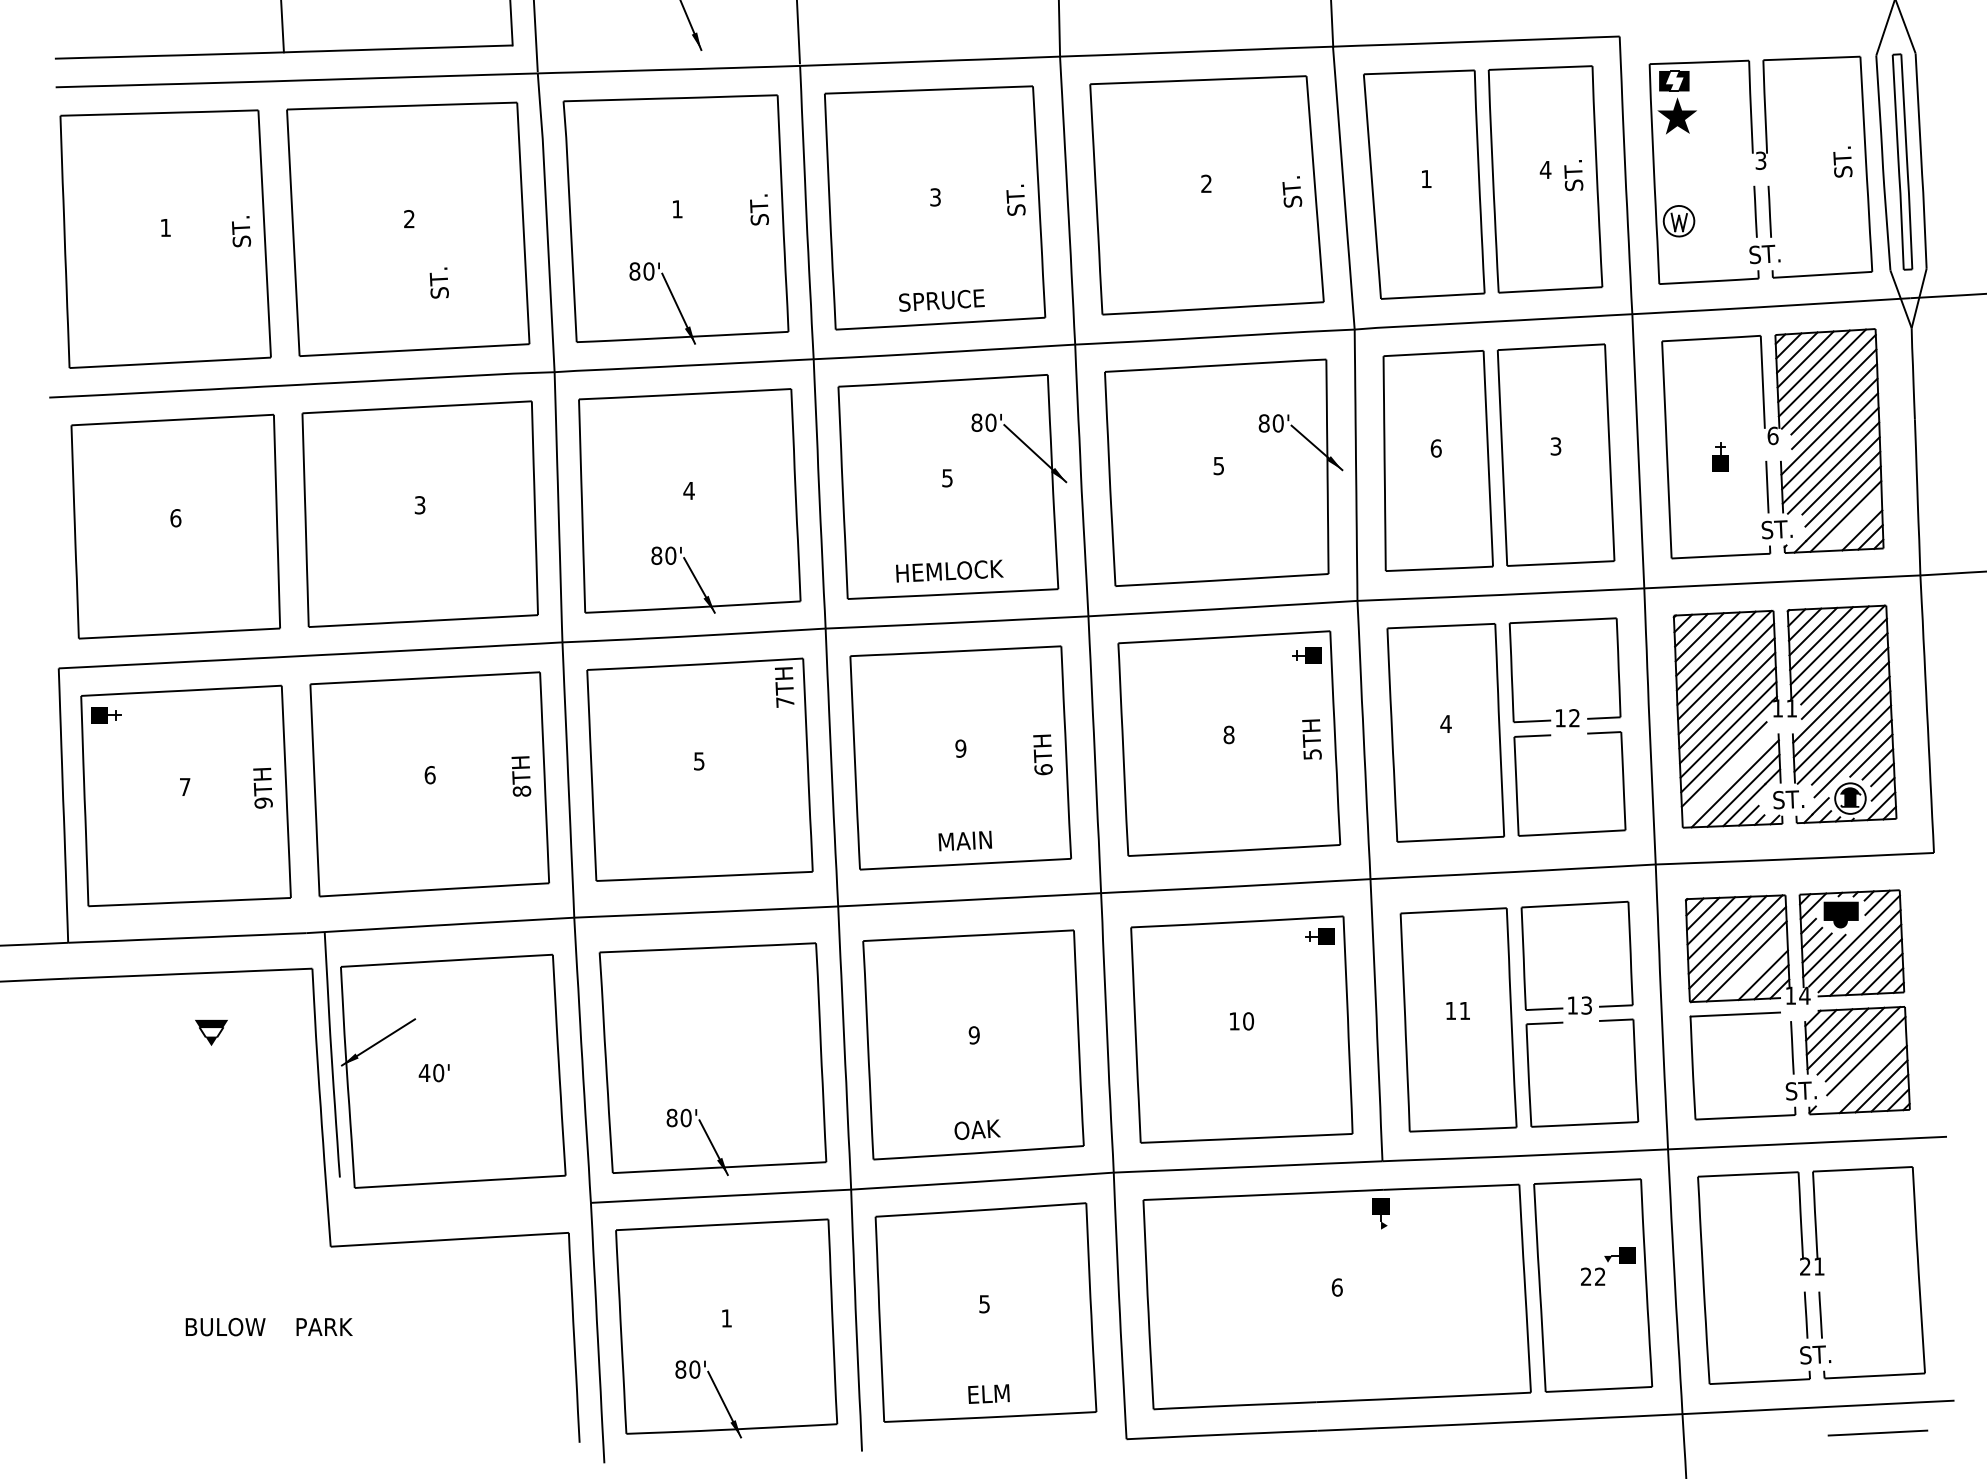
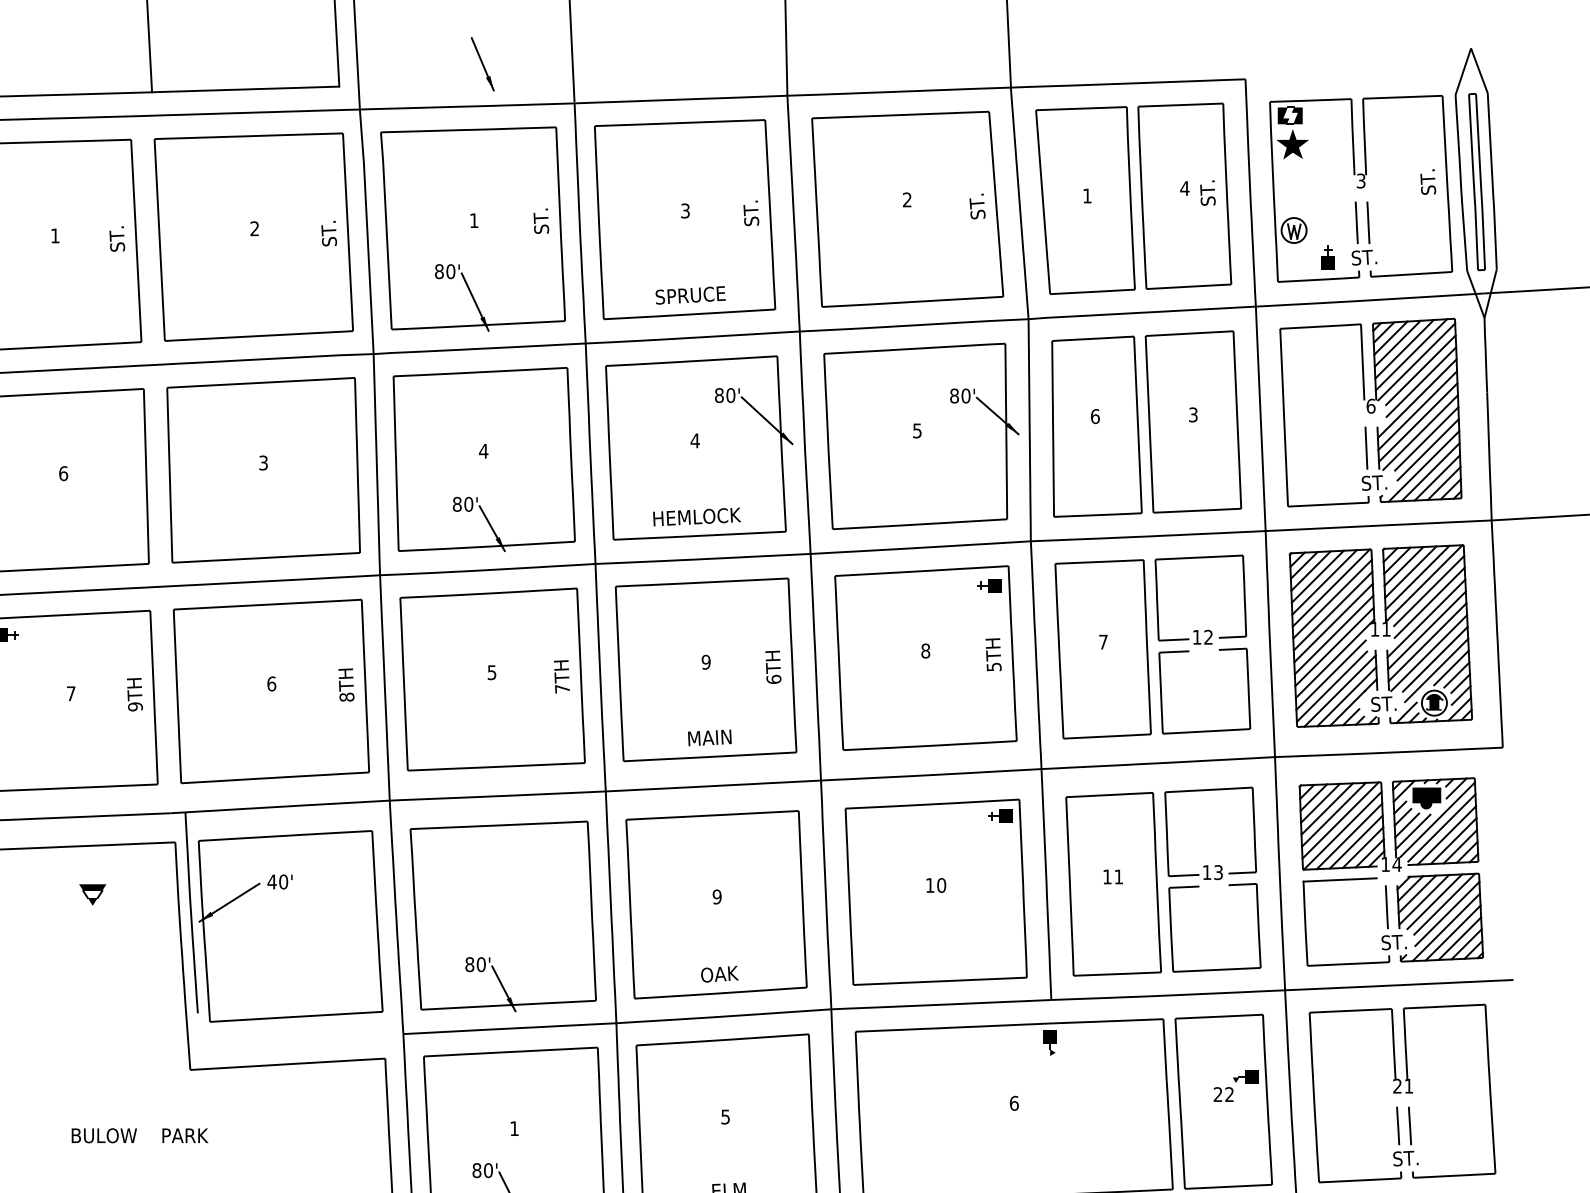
text: (438, 282) -> (328, 233), moved
part: (1720, 456) -> (1328, 257), moved
text: (947, 478) -> (695, 441), 5 -> 4
line: (1853, 523) -> (1436, 477), added
text: (784, 687) -> (561, 676), moved
text: (1445, 723) -> (1102, 641), 4 -> 7
line: (1725, 778) -> (1332, 686), added
line: (1754, 968) -> (1355, 842), added
text: (433, 1072) -> (279, 881), moved
line: (1864, 1072) -> (1445, 927), added

